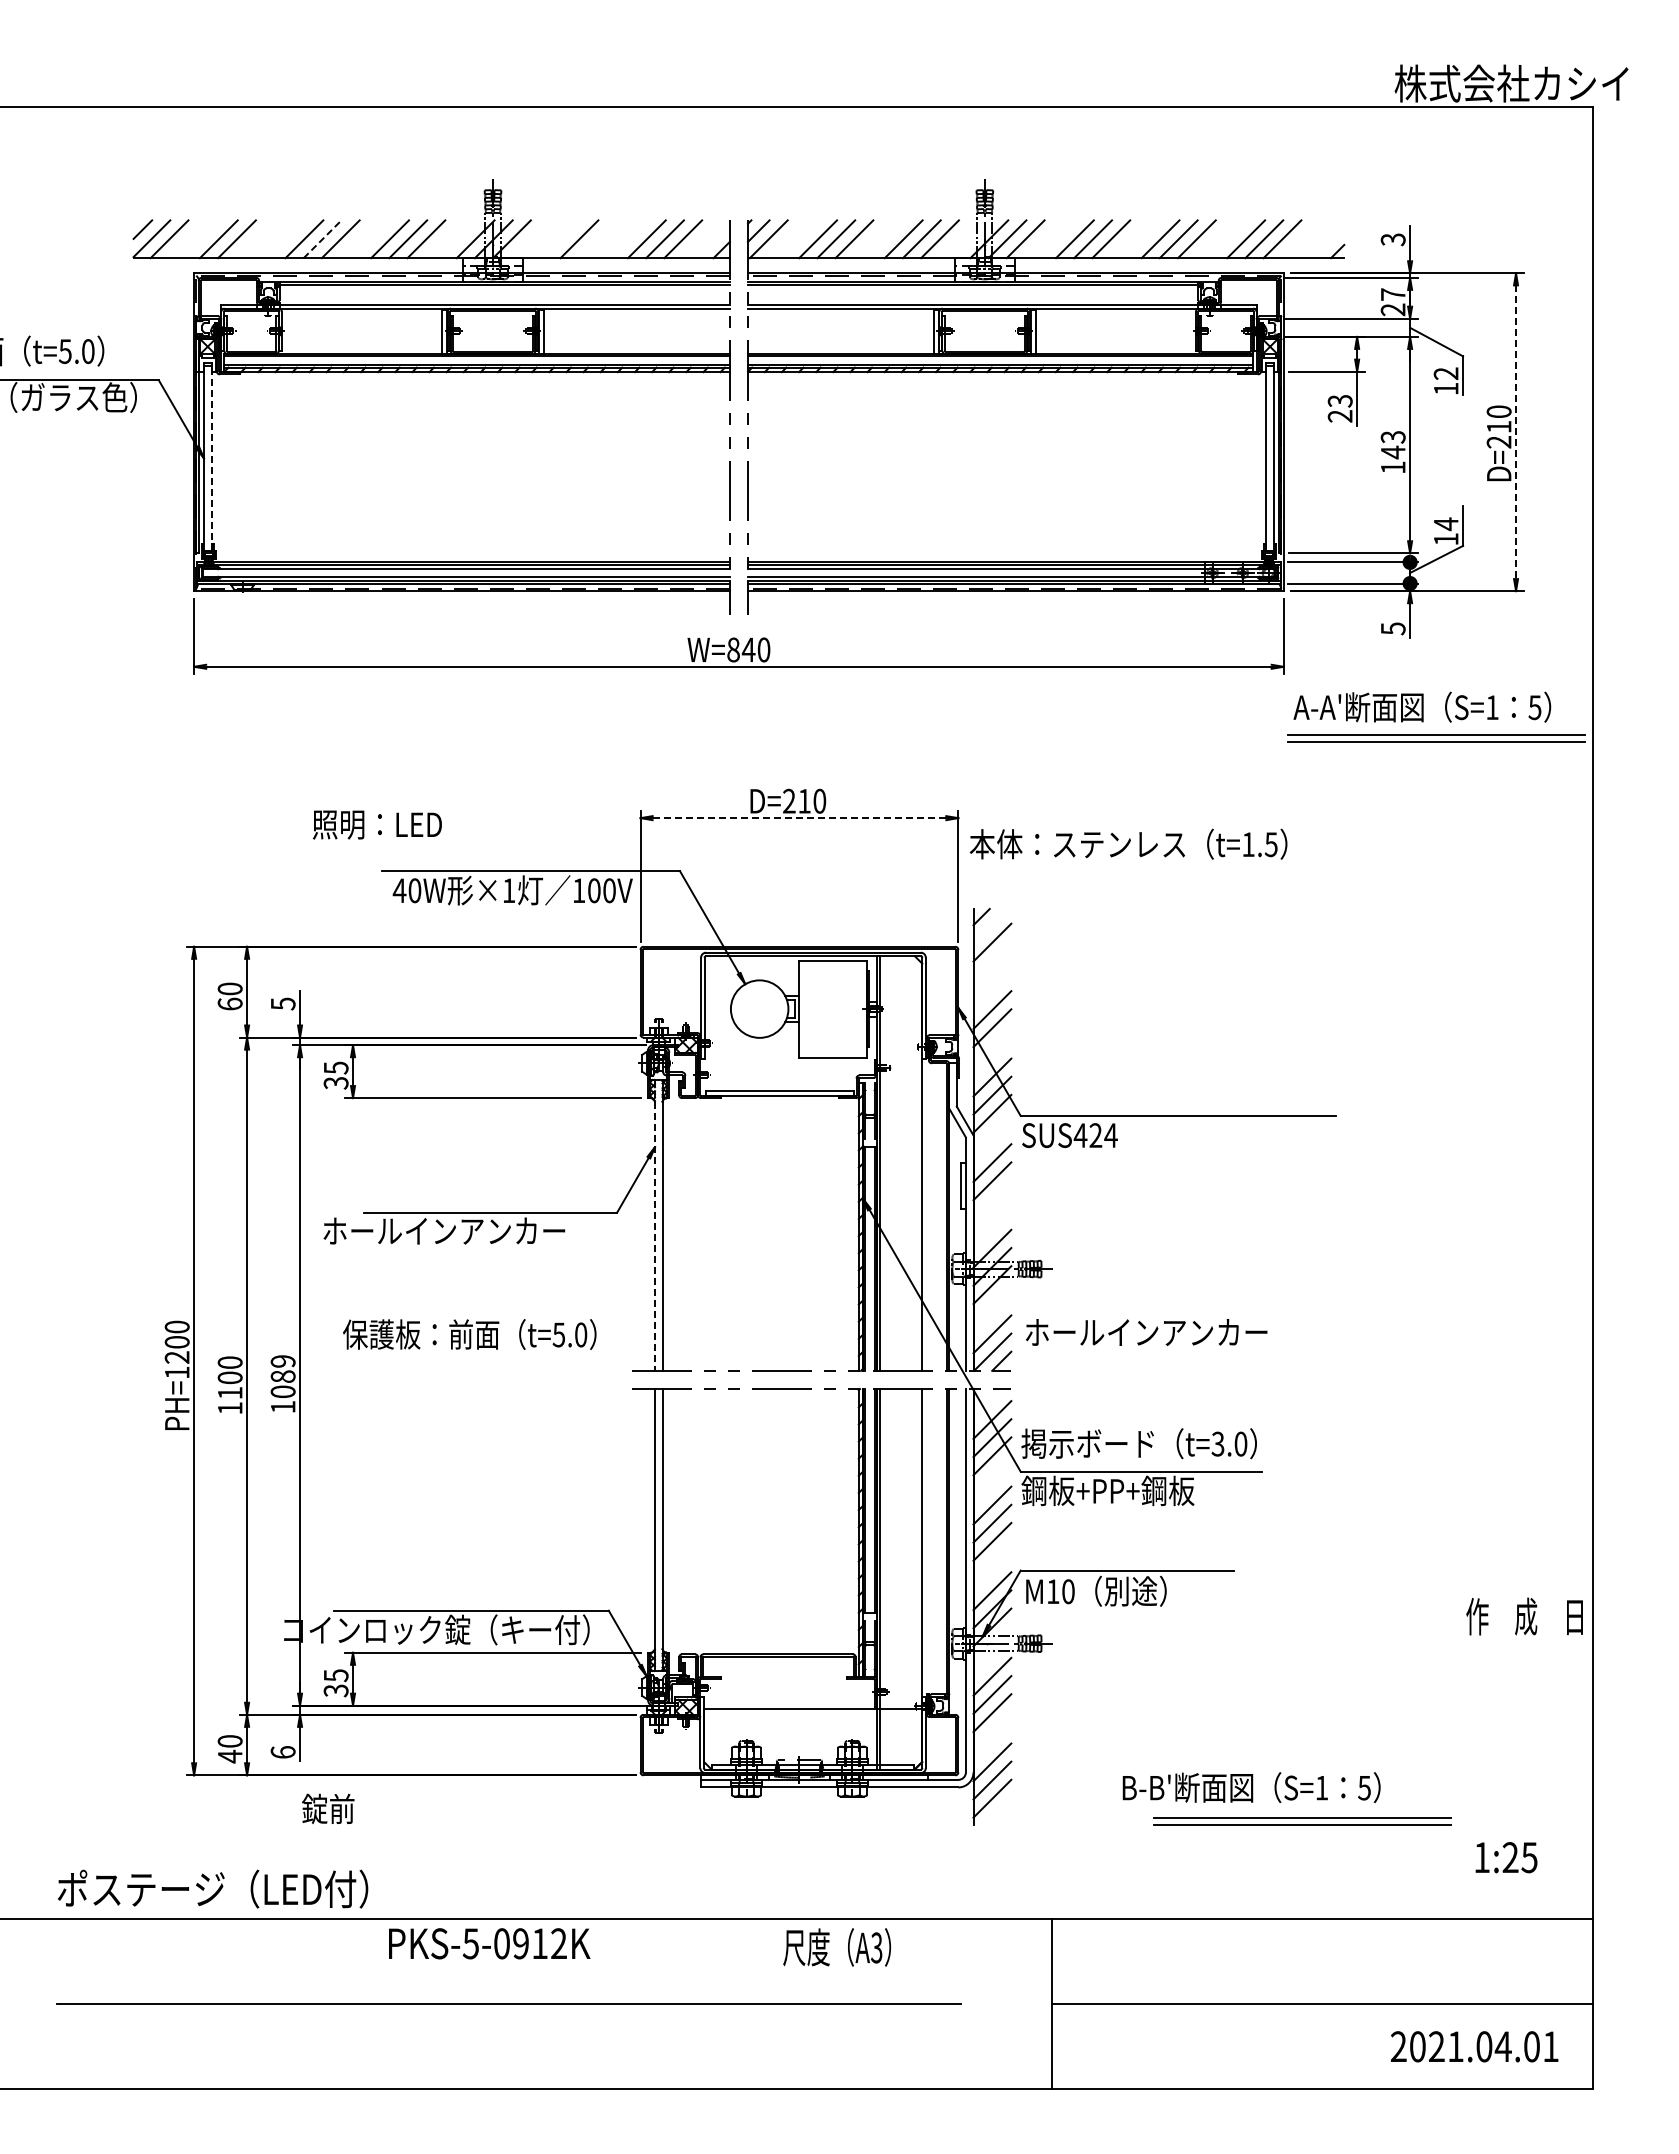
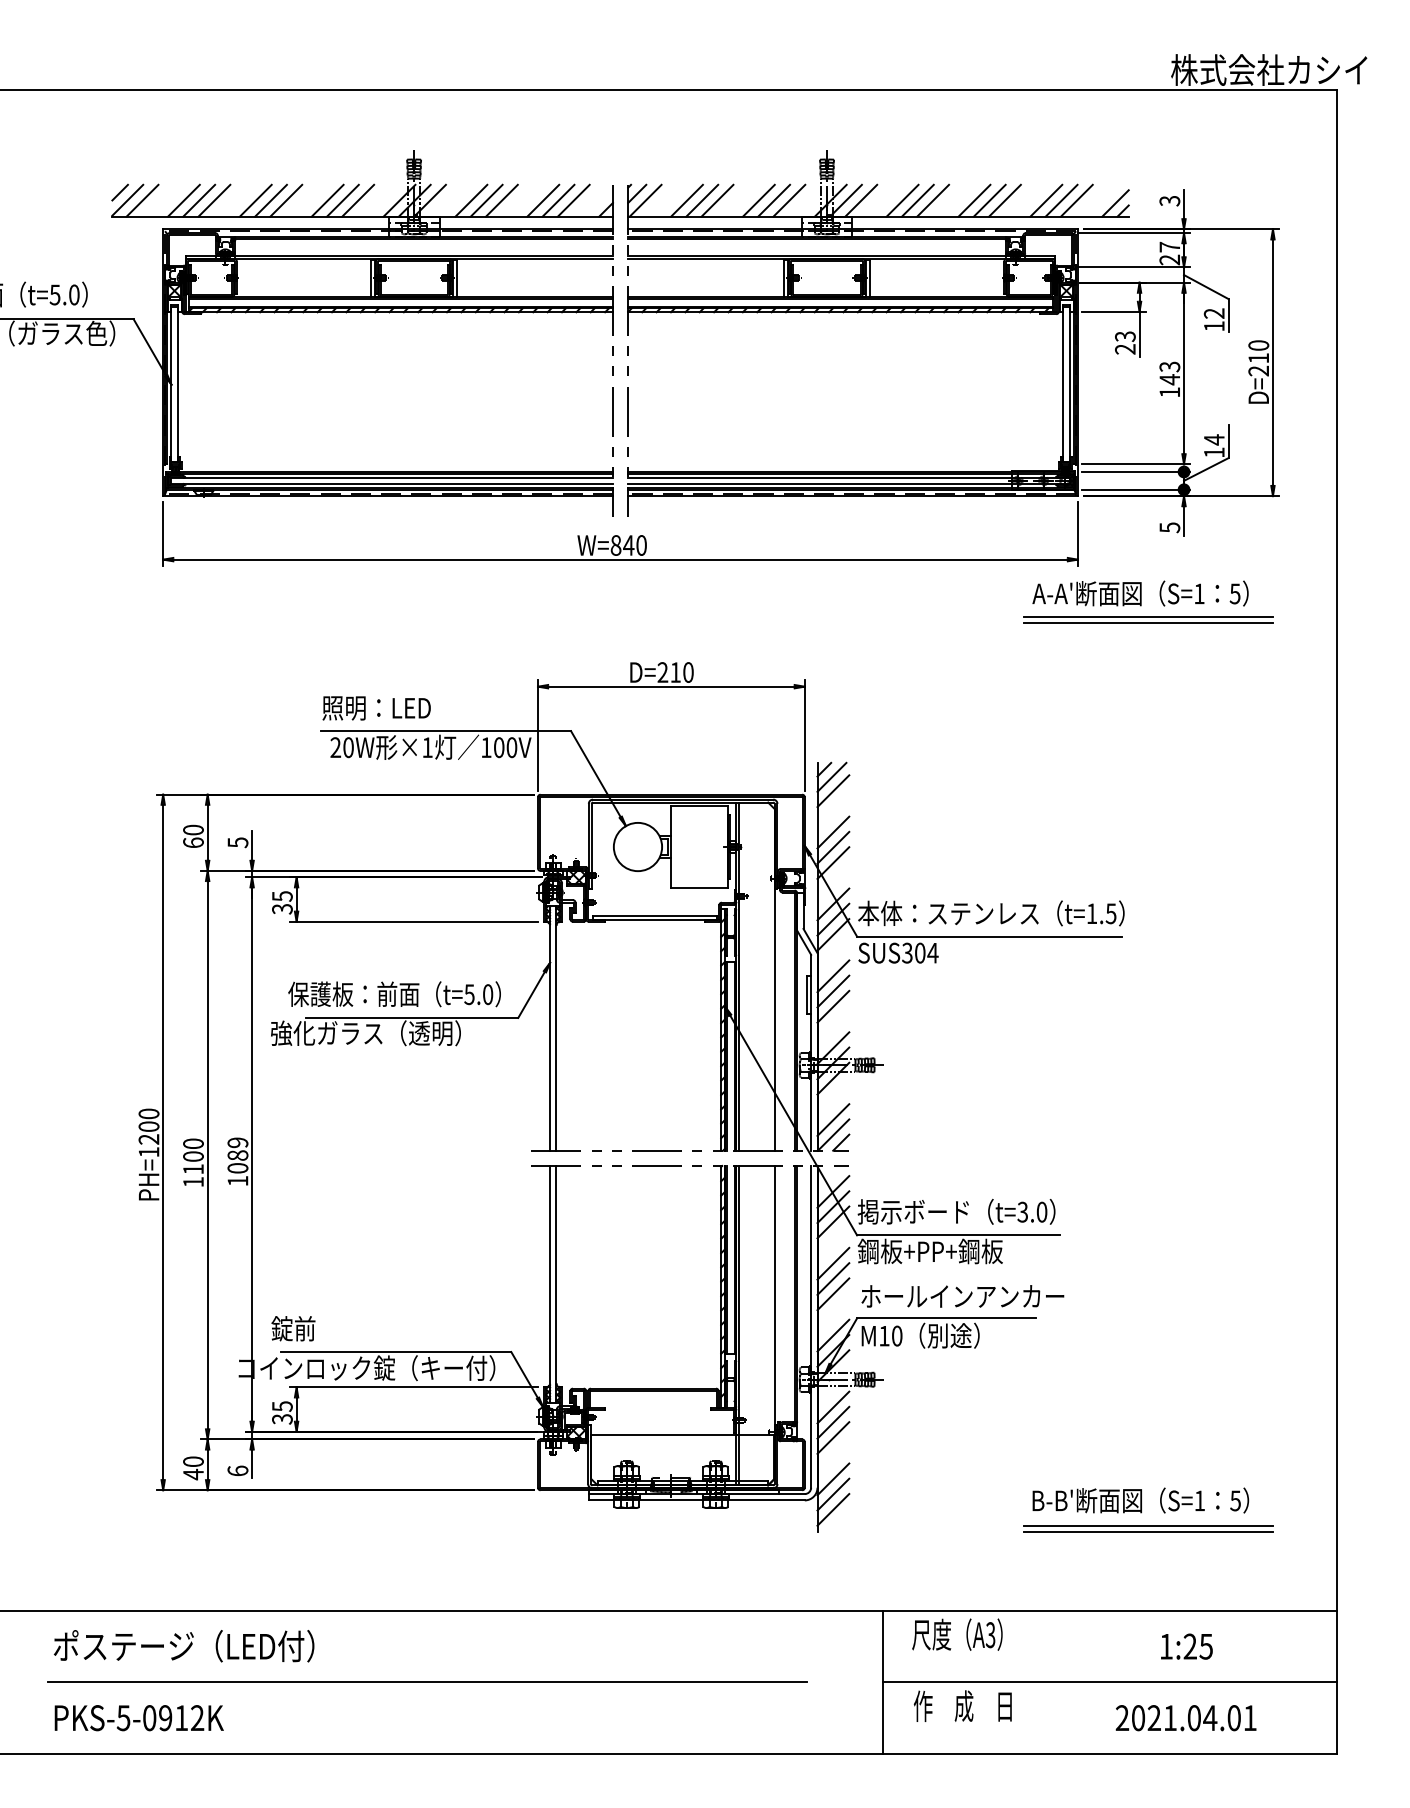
line: (255, 239) -> (214, 200), added
line: (322, 239) -> (270, 200), dashed -> solid
line: (561, 239) -> (471, 200), added
line: (597, 239) -> (501, 200), added
line: (1328, 242) -> (1115, 203), added
line: (1516, 432) -> (1273, 362), dashed -> solid
line: (211, 457) -> (177, 383), dashed -> solid
text: (1422, 706) -> (1140, 592), moved
part: (1436, 738) -> (1148, 619), moved
line: (799, 818) -> (671, 686), dashed -> solid
text: (376, 824) -> (375, 707), moved
text: (1128, 843) -> (991, 912), moved
text: (399, 890) -> (335, 747), 40W -> 20W
line: (990, 925) -> (831, 776), added
line: (992, 991) -> (833, 832), added
text: (1087, 1135) -> (913, 953), SUS424 -> SUS304
line: (992, 1199) -> (833, 1006), added
line: (654, 1225) -> (549, 1028), dashed -> solid
text: (443, 1230) -> (372, 1032), ホールインアンカー -> 強化ガラス（透明）
text: (1146, 1332) -> (962, 1296), moved
text: (469, 1334) -> (394, 994), moved
text: (1524, 1616) -> (962, 1706), moved
text: (1251, 1787) -> (1140, 1500), moved
text: (328, 1808) -> (293, 1328), moved
part: (1302, 1821) -> (1148, 1529), moved
text: (1506, 1857) -> (1186, 1646), moved
text: (213, 1888) -> (184, 1645), moved
text: (489, 1943) -> (139, 1717), moved
text: (836, 1947) -> (956, 1634), moved
text: (1474, 2046) -> (1186, 1717), moved

